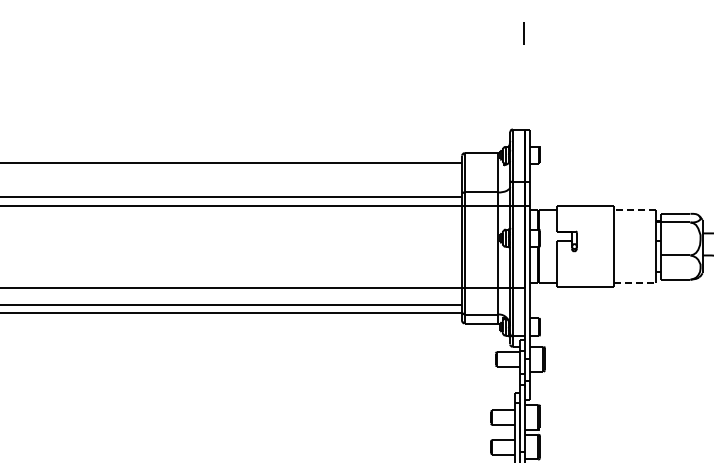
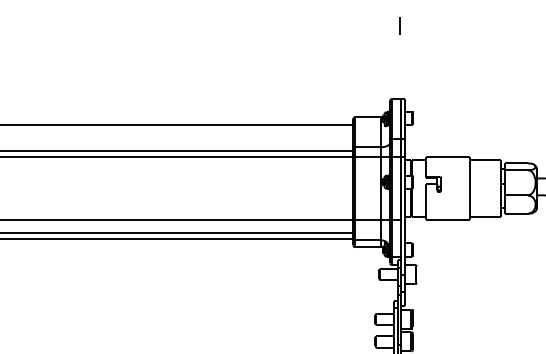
line: (634, 209) -> (485, 160), dashed -> solid
line: (634, 283) -> (485, 216), dashed -> solid

